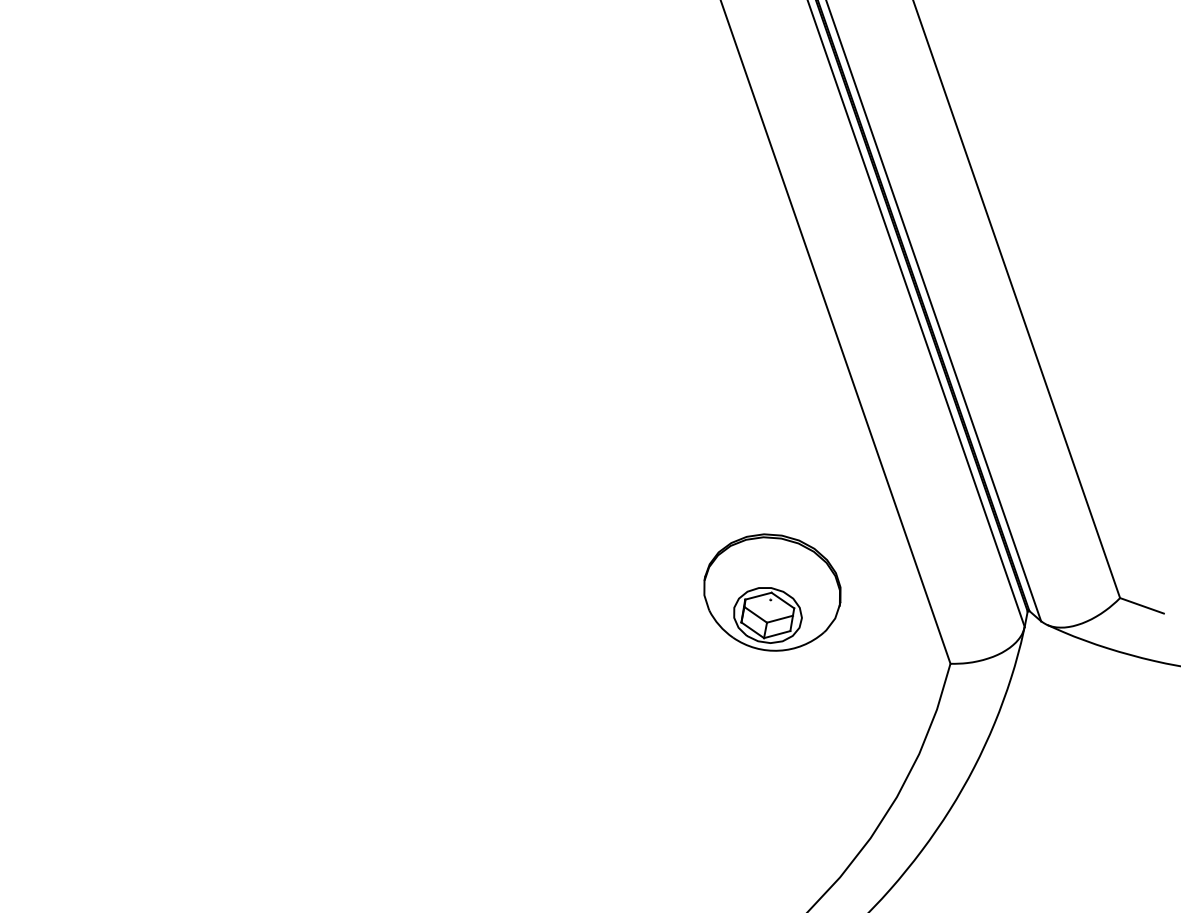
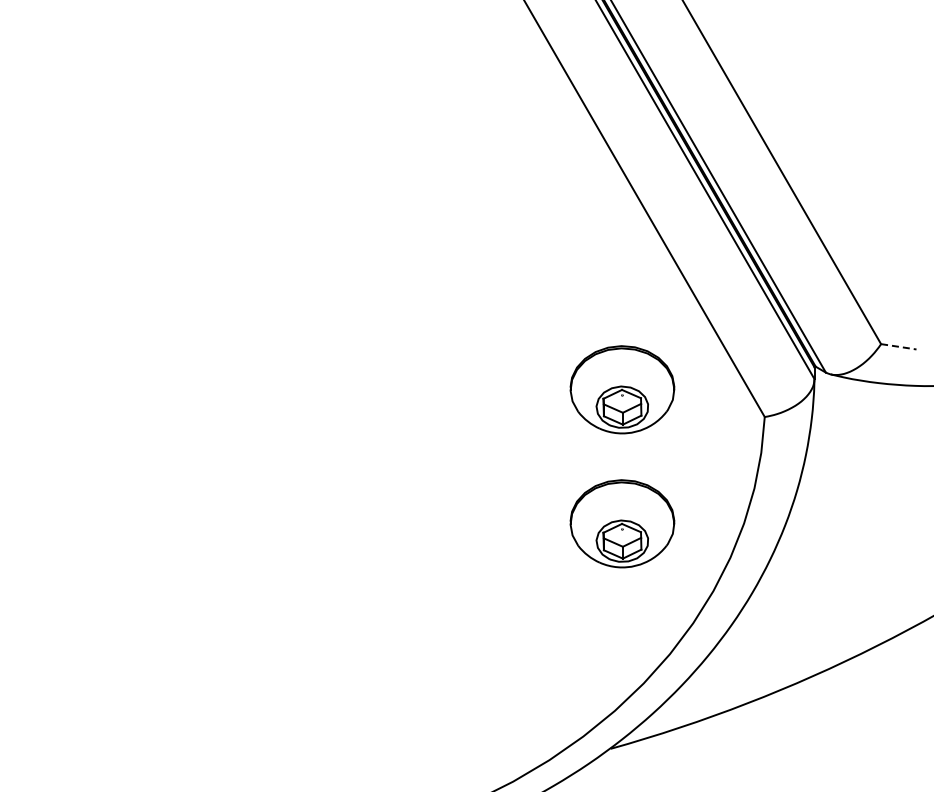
line: (1142, 605) -> (898, 346), solid -> dashed
part: (738, 766) -> (622, 523), added

